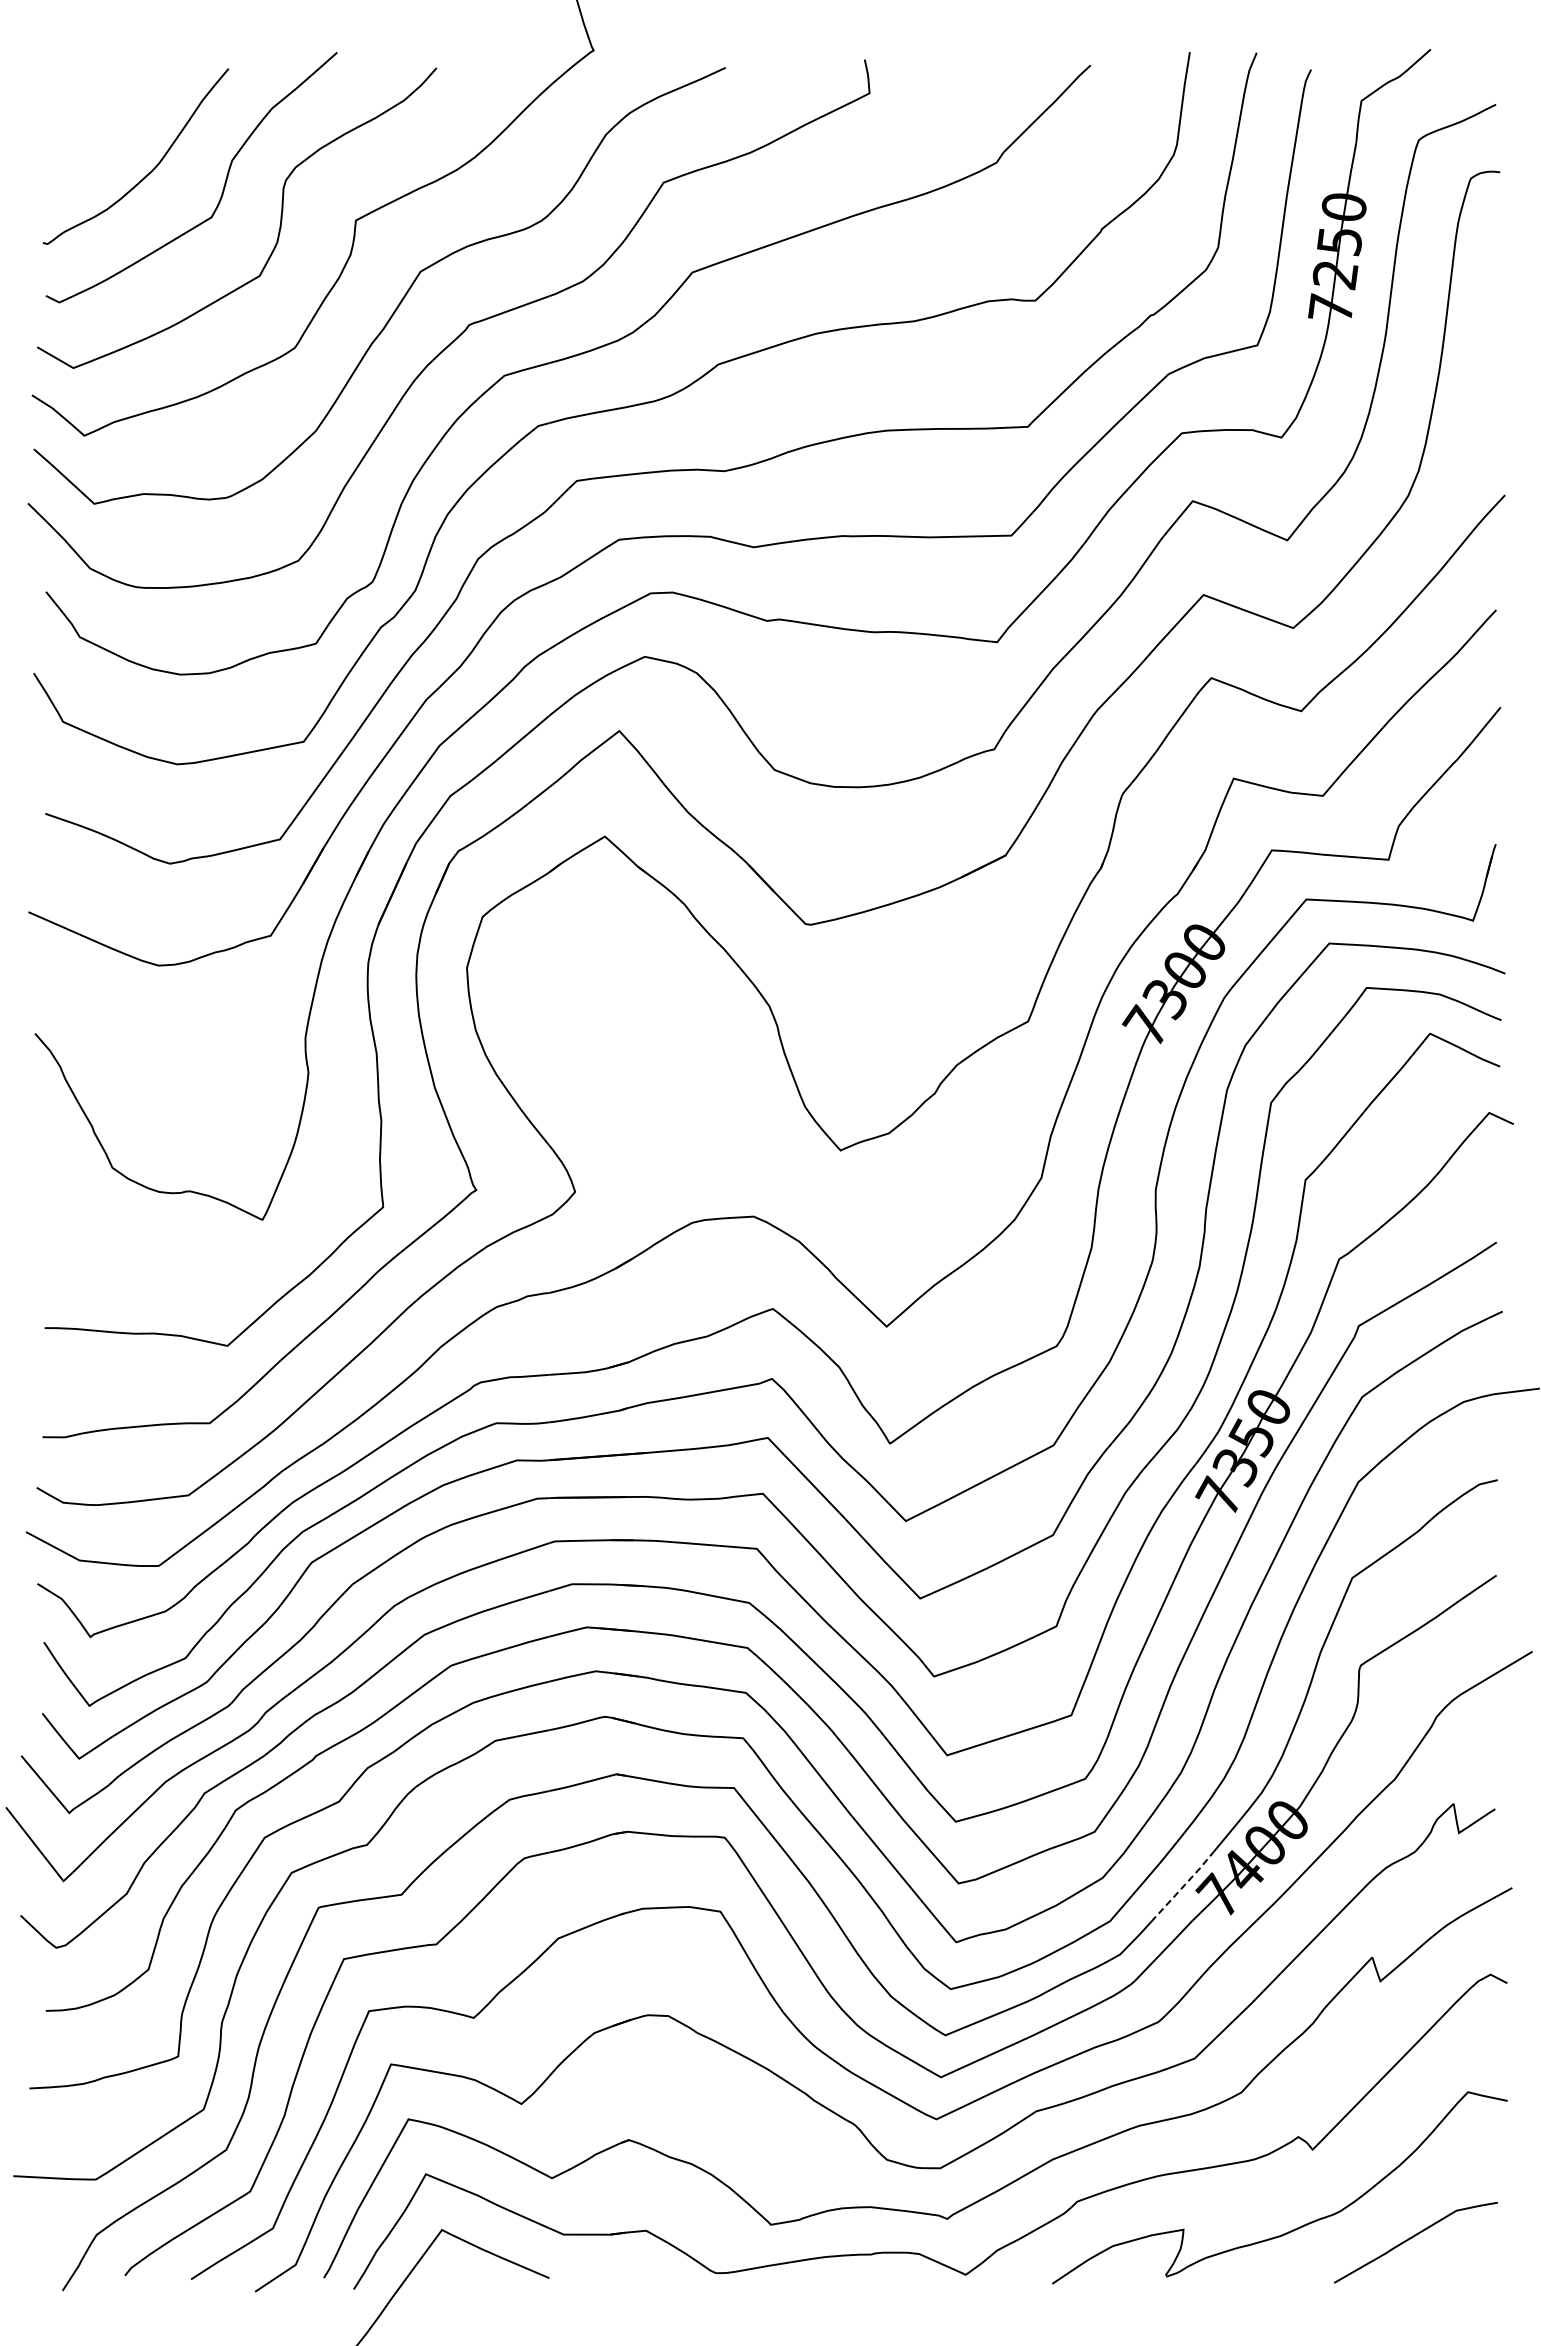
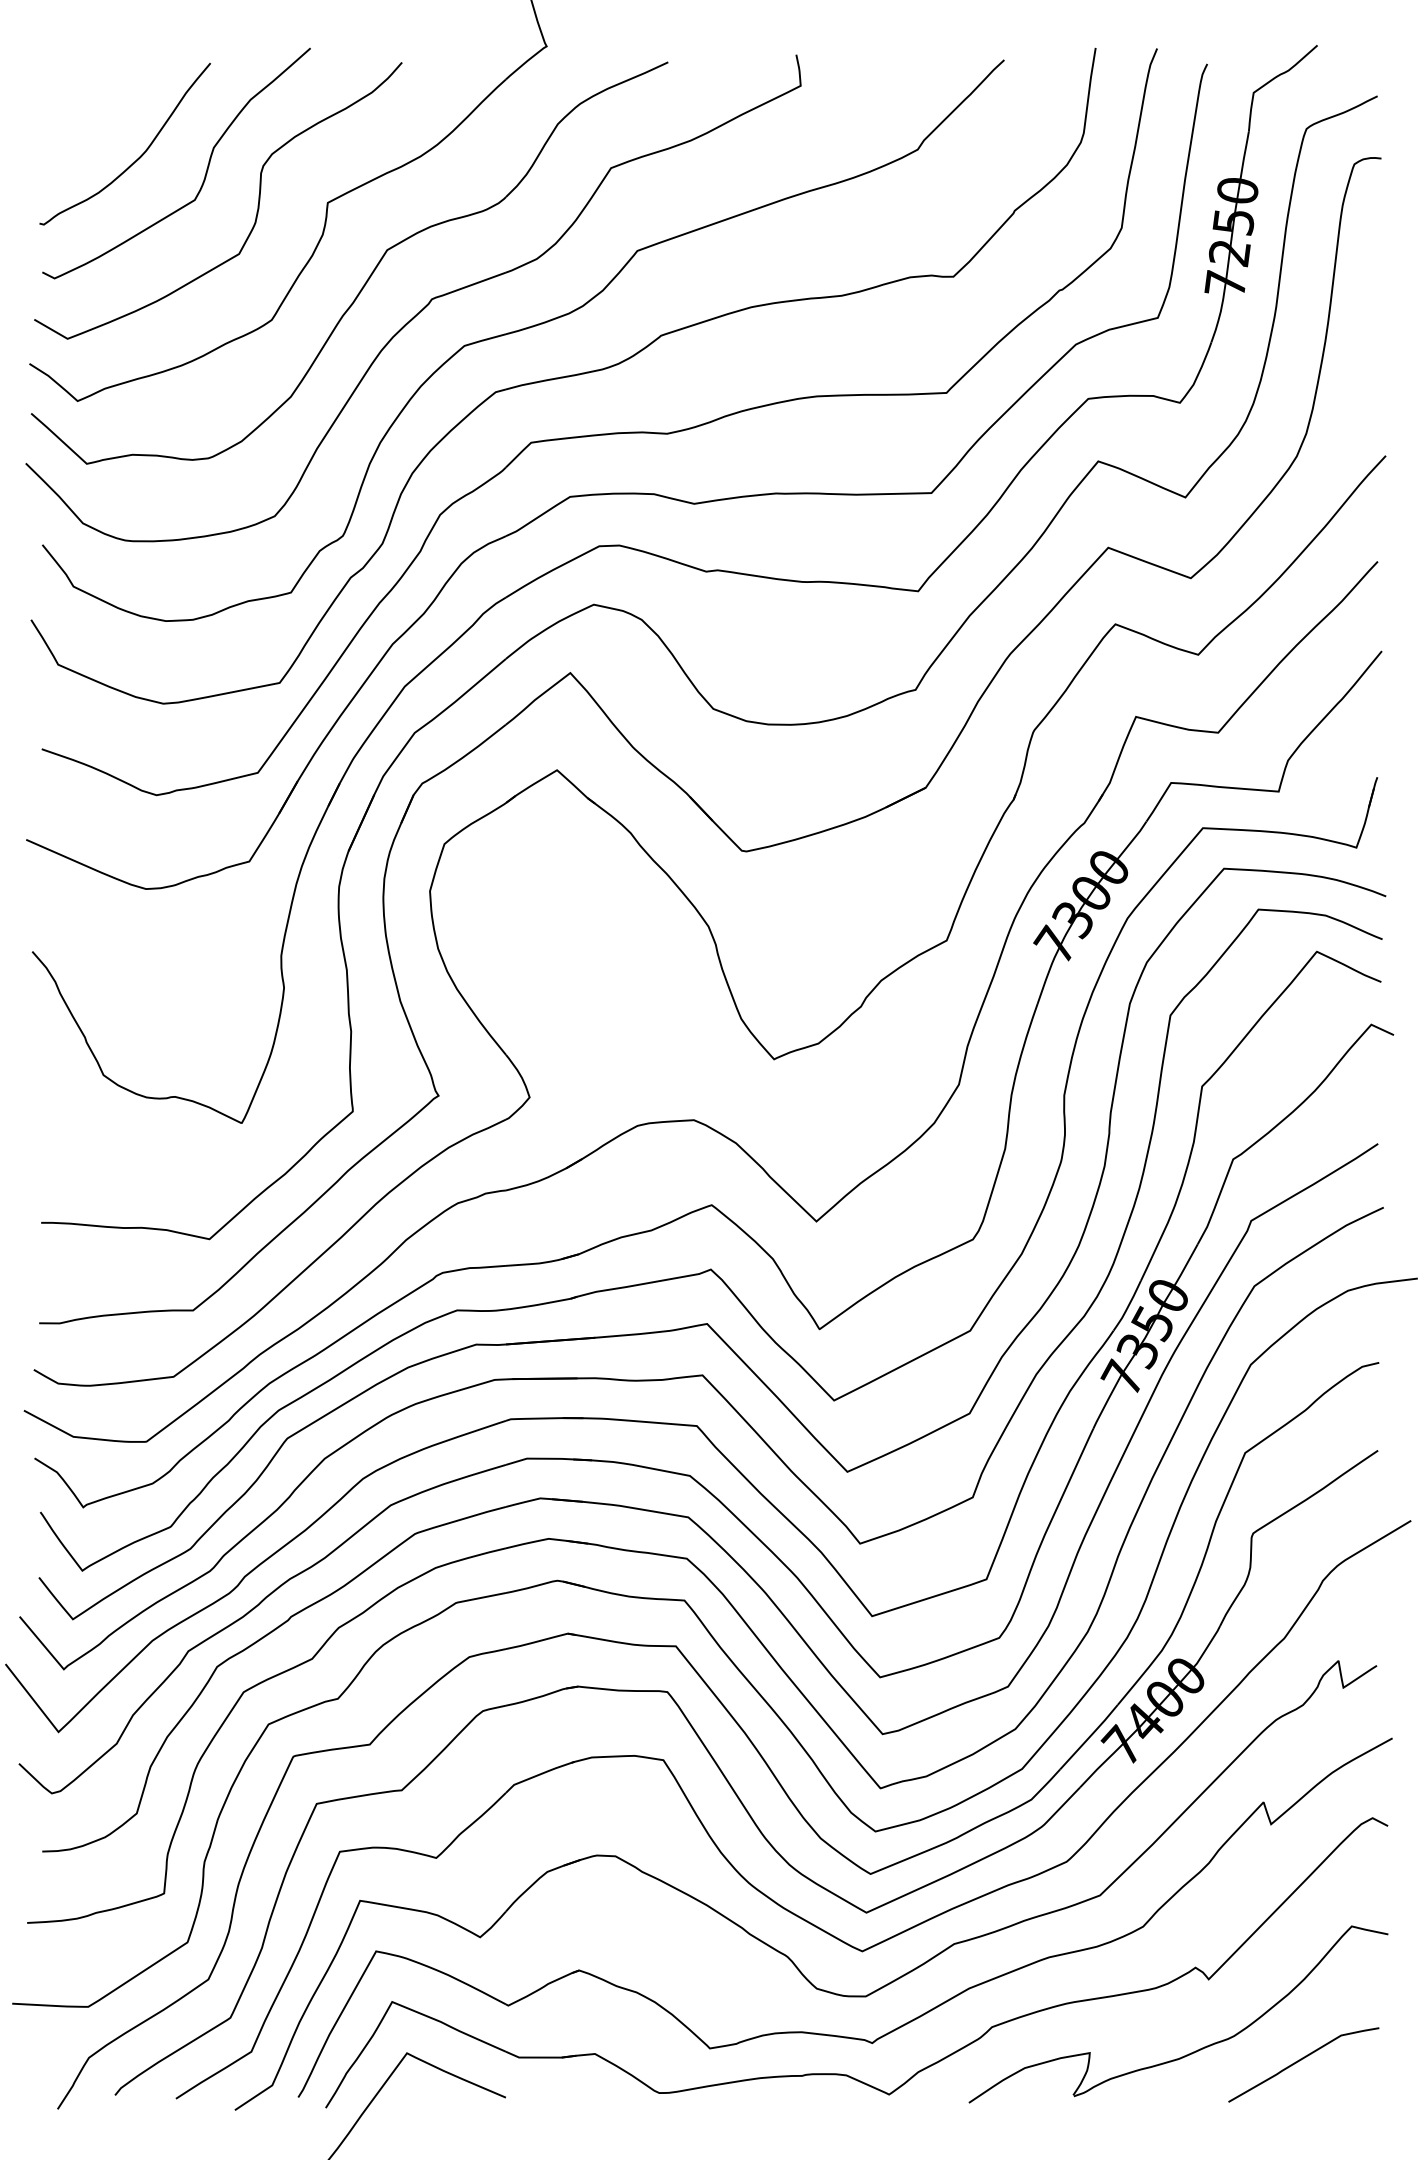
line: (1184, 1885) -> (1090, 1736), dashed -> solid

